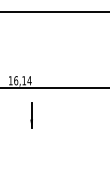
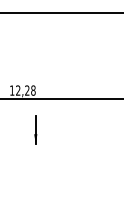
text: (22, 80) -> (25, 90), 16,14 -> 12,28

